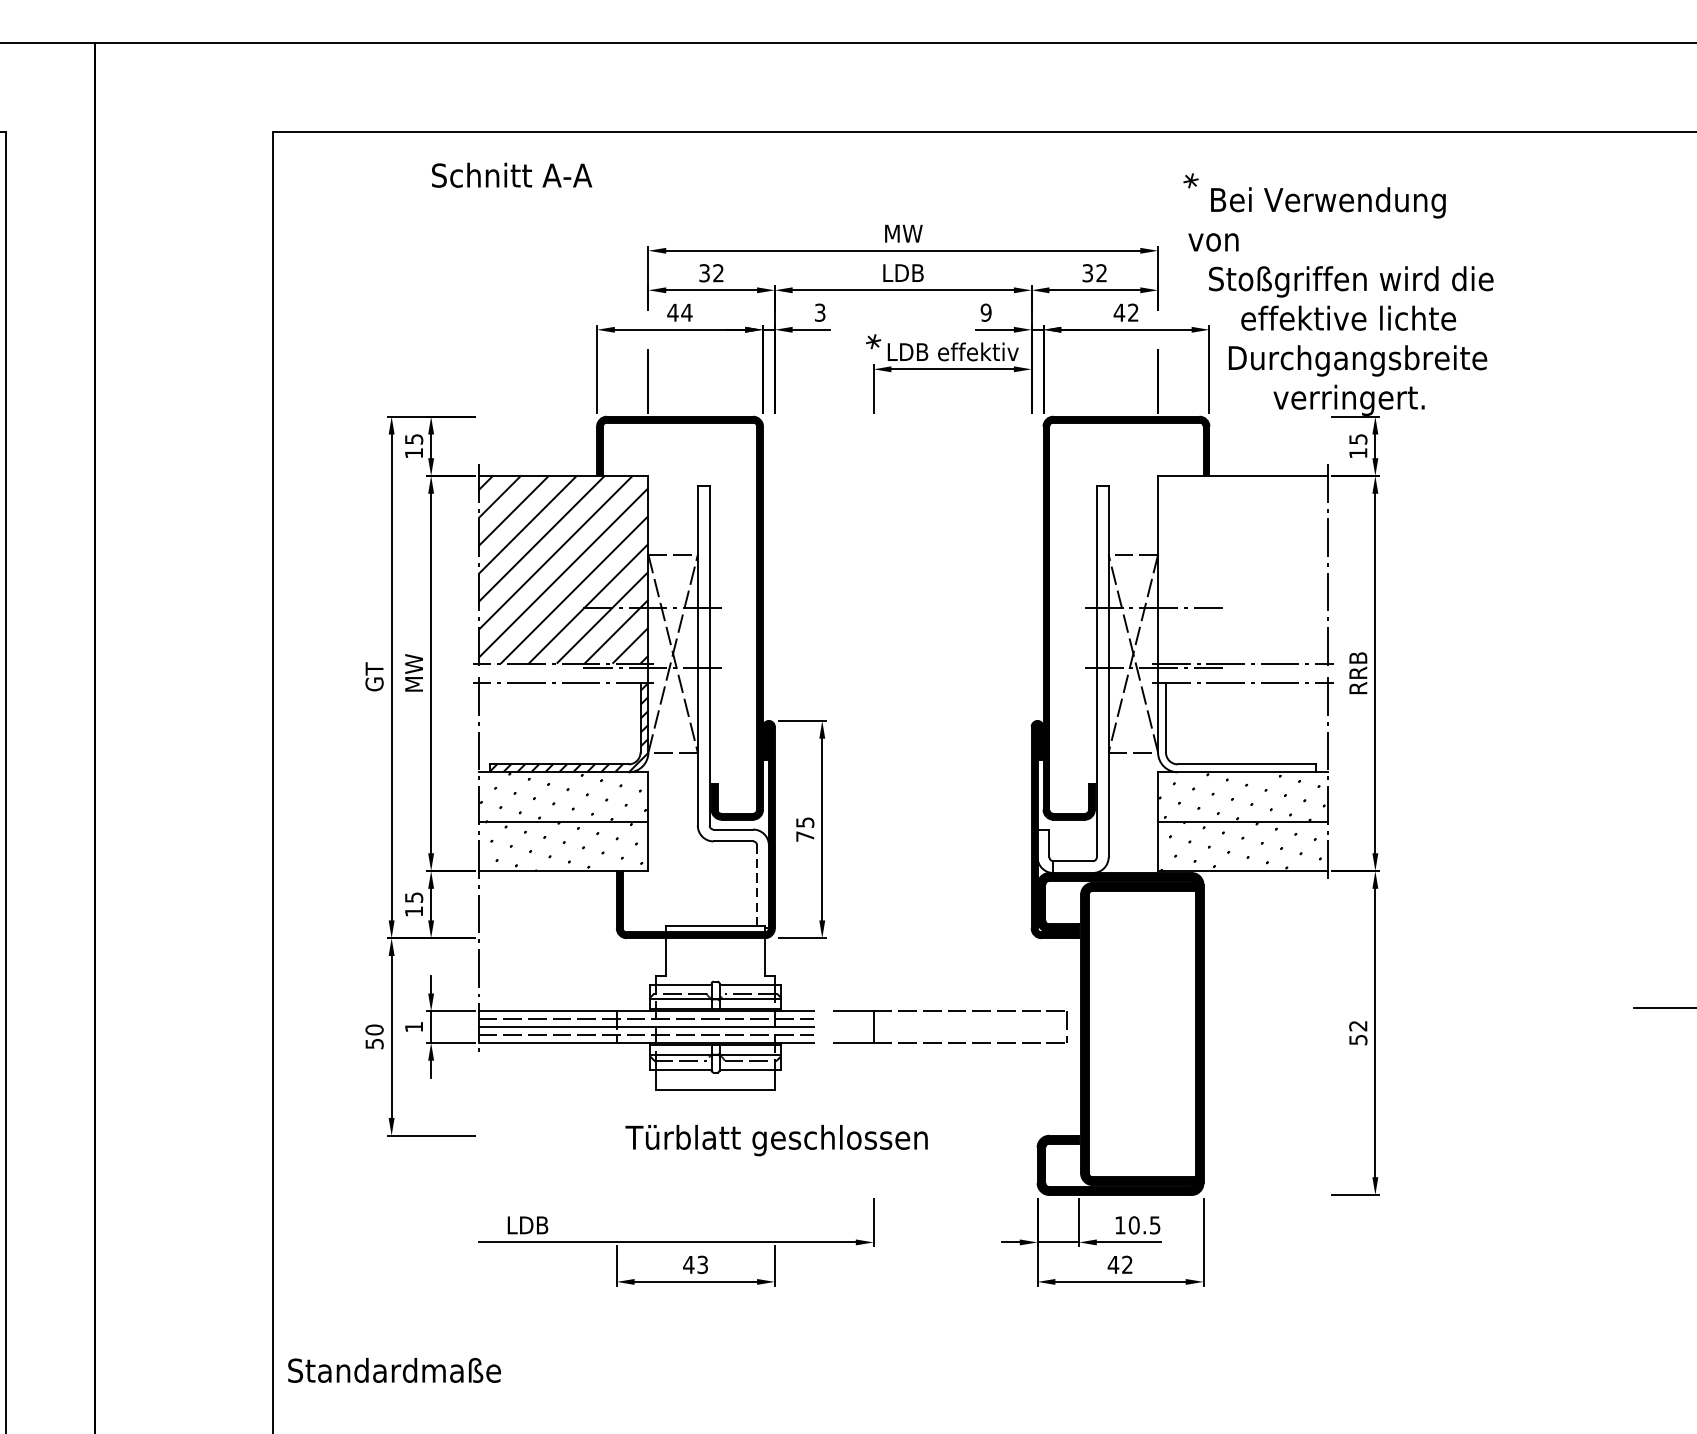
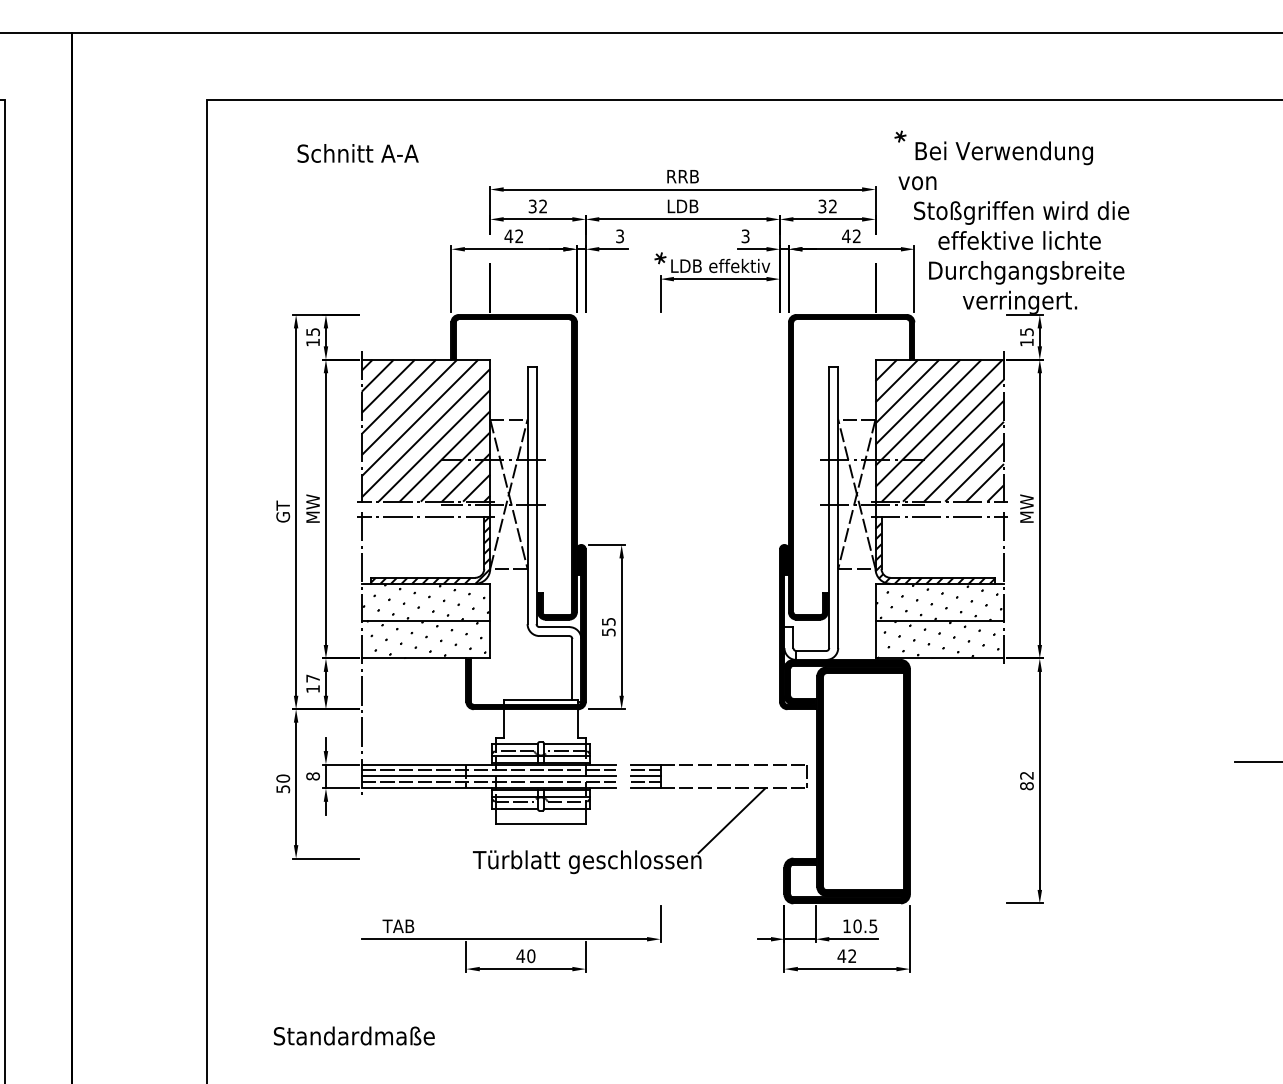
text: (511, 175) -> (357, 153), moved
text: (902, 233) -> (682, 176), MW -> RRB
text: (687, 312) -> (519, 236), 44 -> 42
text: (986, 312) -> (745, 236), 9 -> 3
hatch: (1242, 569) -> (939, 430), added
text: (1357, 672) -> (1026, 508), RRB -> MW
hatch: (1237, 726) -> (935, 549), added
text: (804, 836) -> (608, 632), 75 -> 55
line: (757, 885) -> (572, 669), dashed -> solid
text: (413, 897) -> (312, 678), 15 -> 17
line: (853, 1019) -> (645, 770), added
text: (413, 1027) -> (312, 776), 1 -> 8
line: (853, 1027) -> (645, 776), added
line: (853, 1035) -> (645, 782), added
text: (1357, 1040) -> (1026, 786), 52 -> 82
line: (967, 1085) -> (731, 820), added
text: (527, 1224) -> (398, 925), LDB -> TAB
text: (703, 1265) -> (531, 956), 43 -> 40
text: (394, 1369) -> (354, 1035), moved

